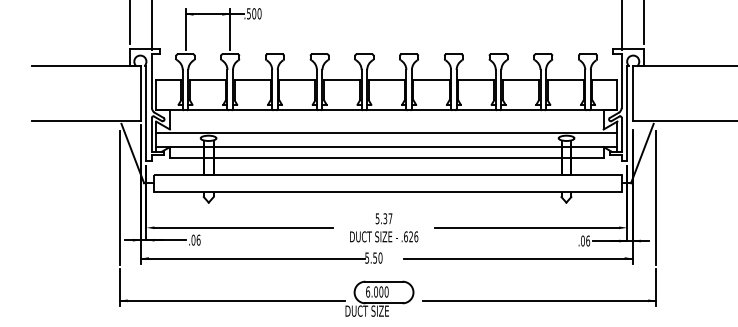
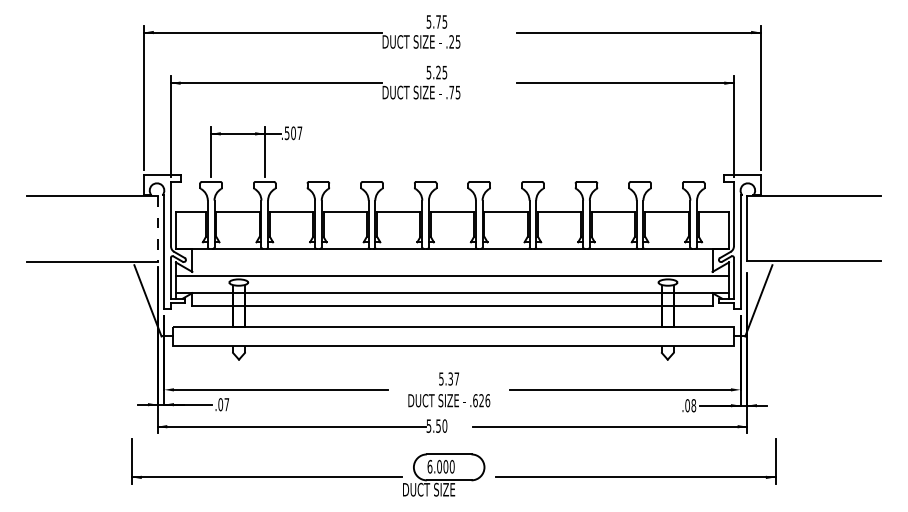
text: (259, 14) -> (299, 133), .500 -> .507
line: (140, 93) -> (157, 228), solid -> dashed
line: (119, 197) -> (132, 353), removed
line: (656, 197) -> (775, 353), removed
text: (198, 240) -> (226, 404), .06 -> .07
text: (587, 240) -> (693, 405), .06 -> .08

